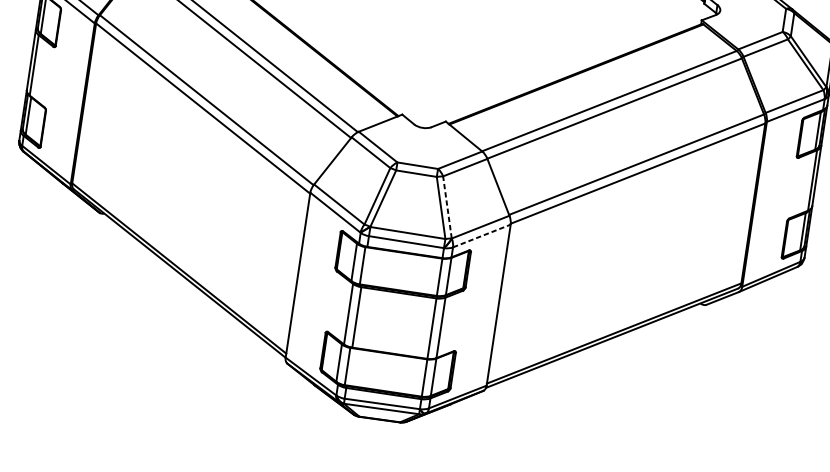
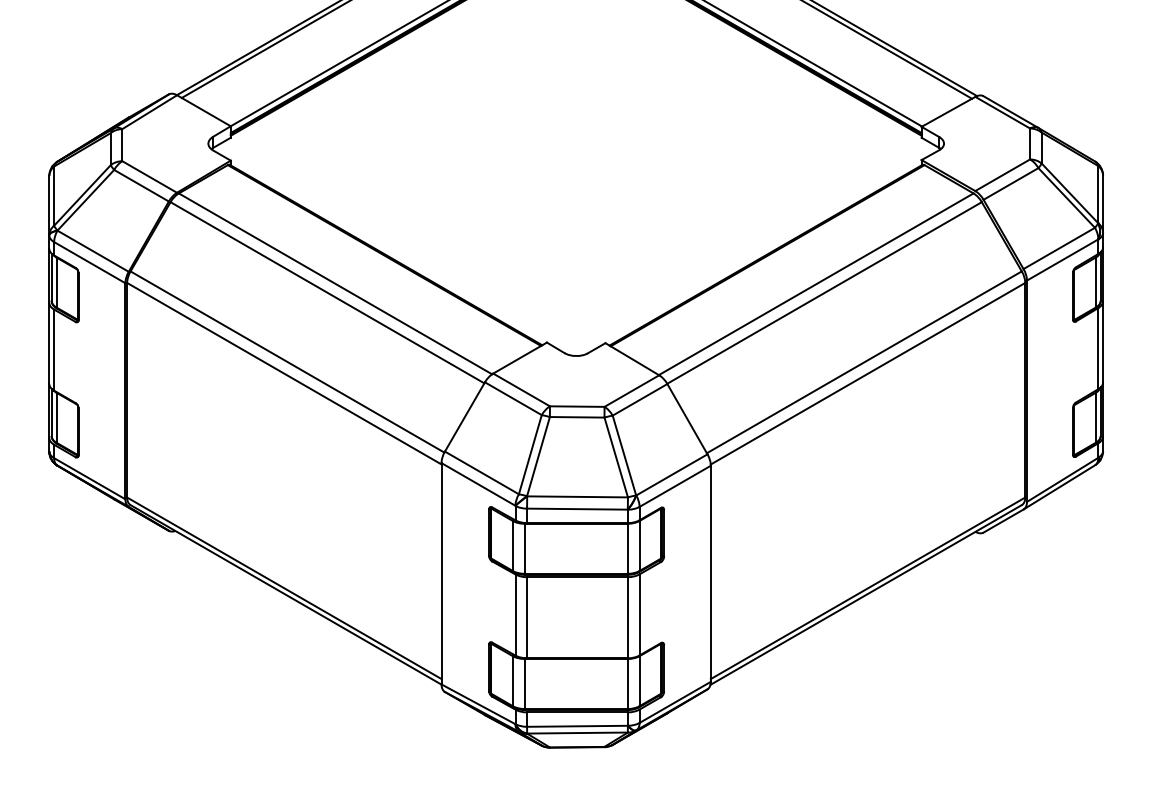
line: (447, 207) -> (624, 455), dashed -> solid
line: (482, 236) -> (675, 486), dashed -> solid

